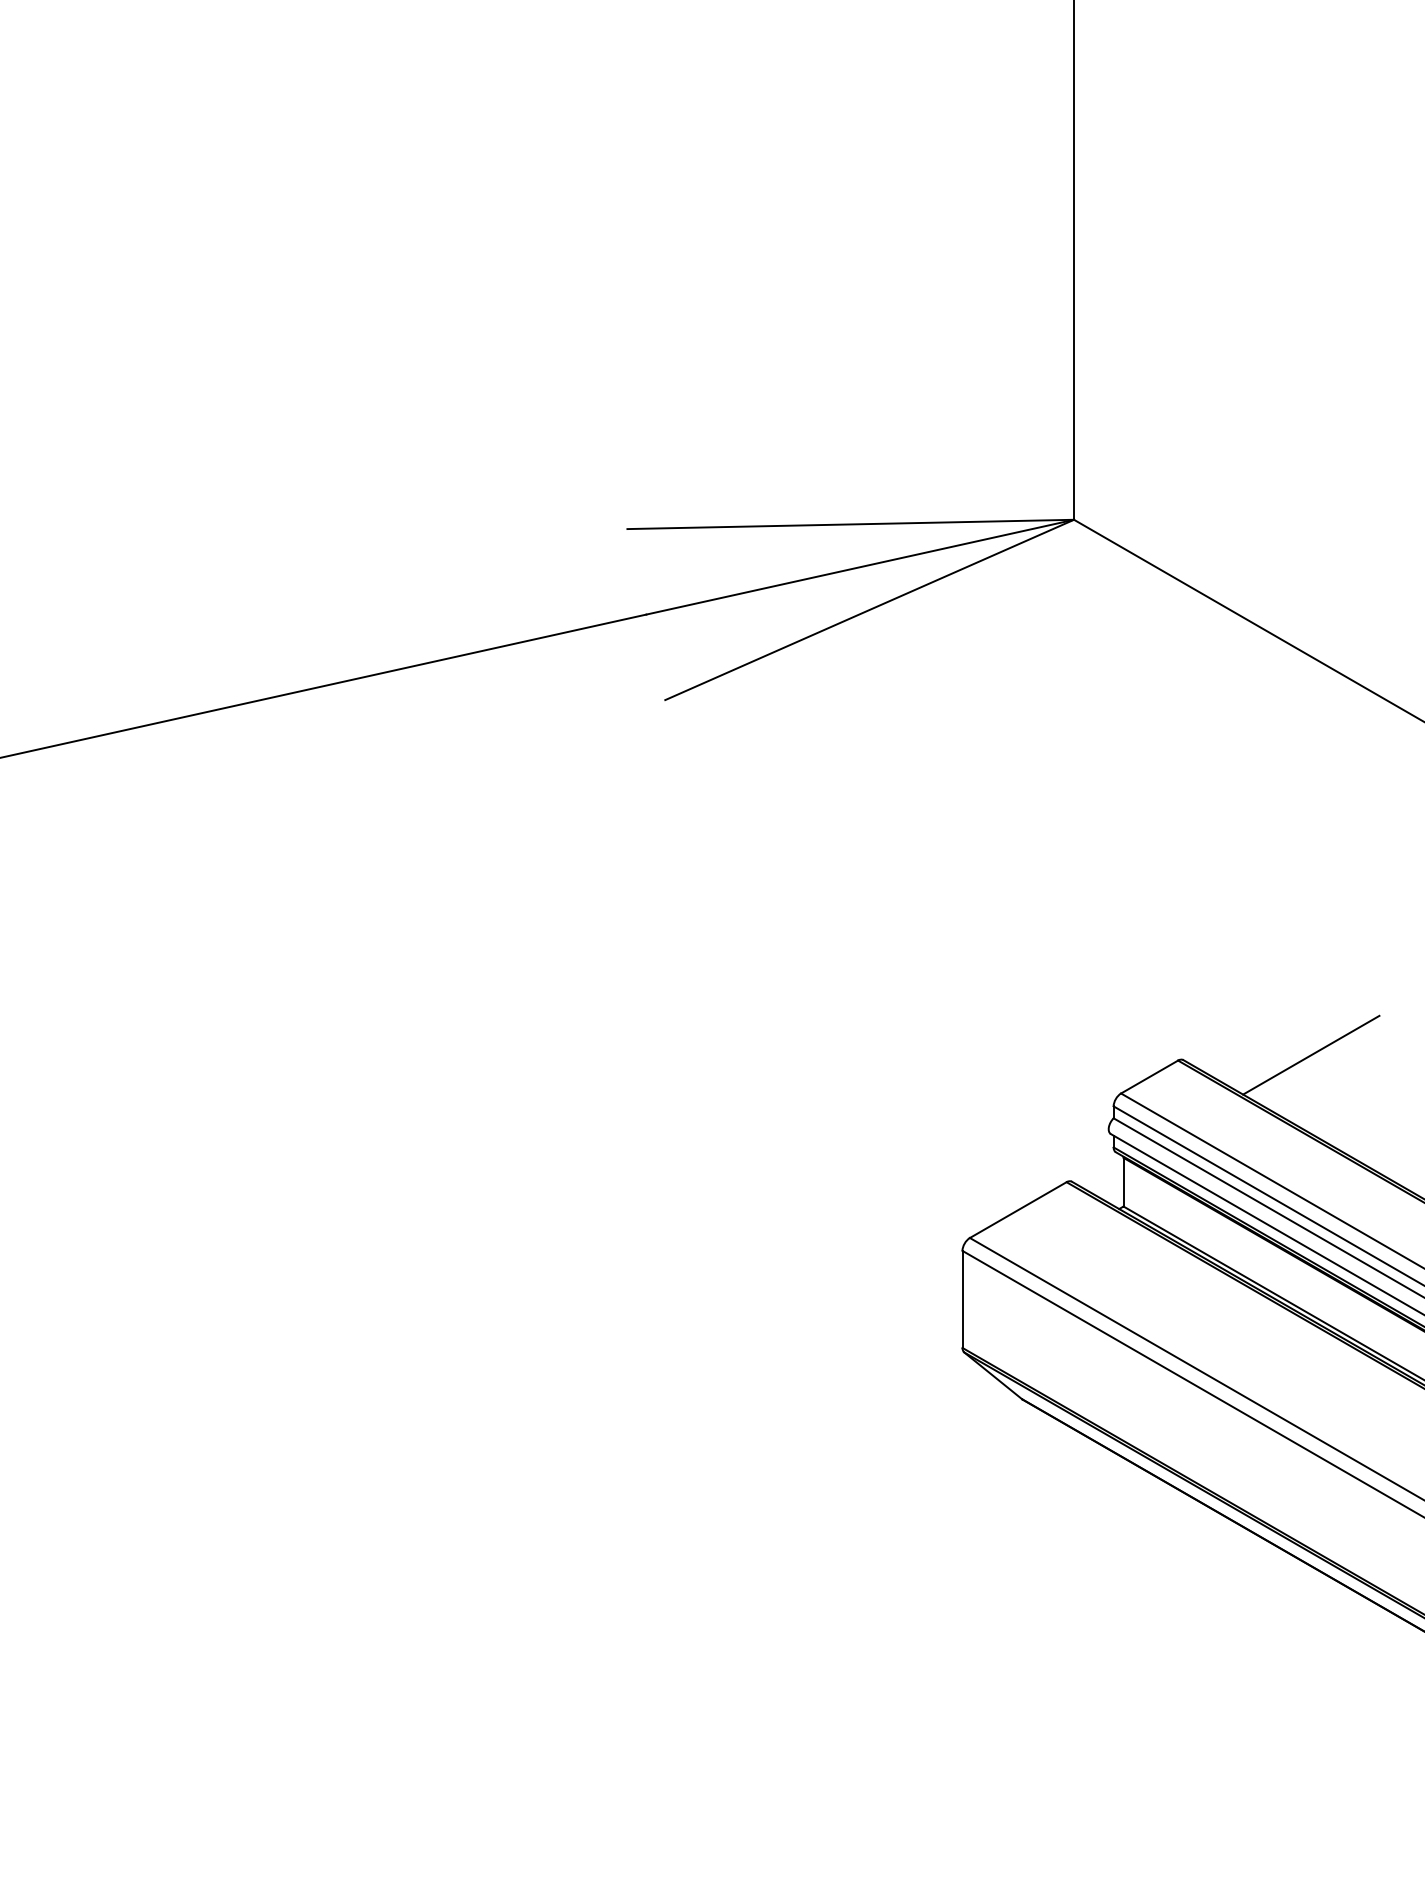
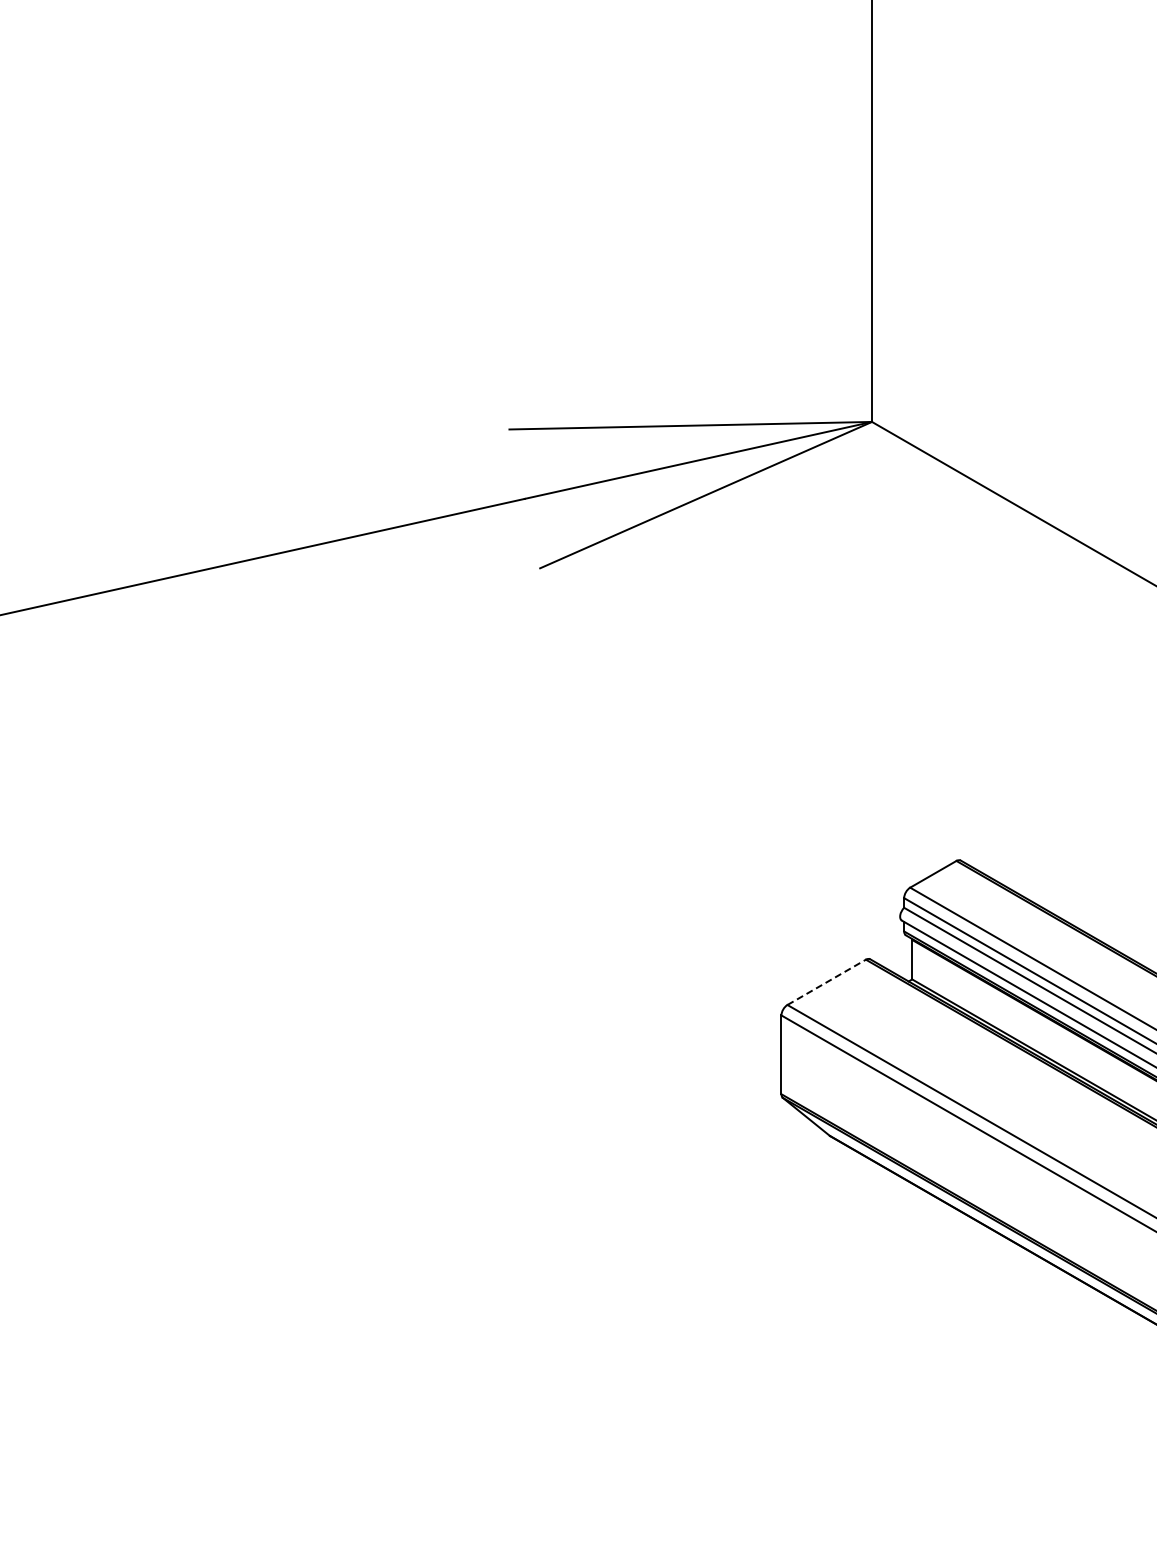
line: (1311, 1055) -> (1064, 856), removed
line: (1019, 1210) -> (827, 982), solid -> dashed

